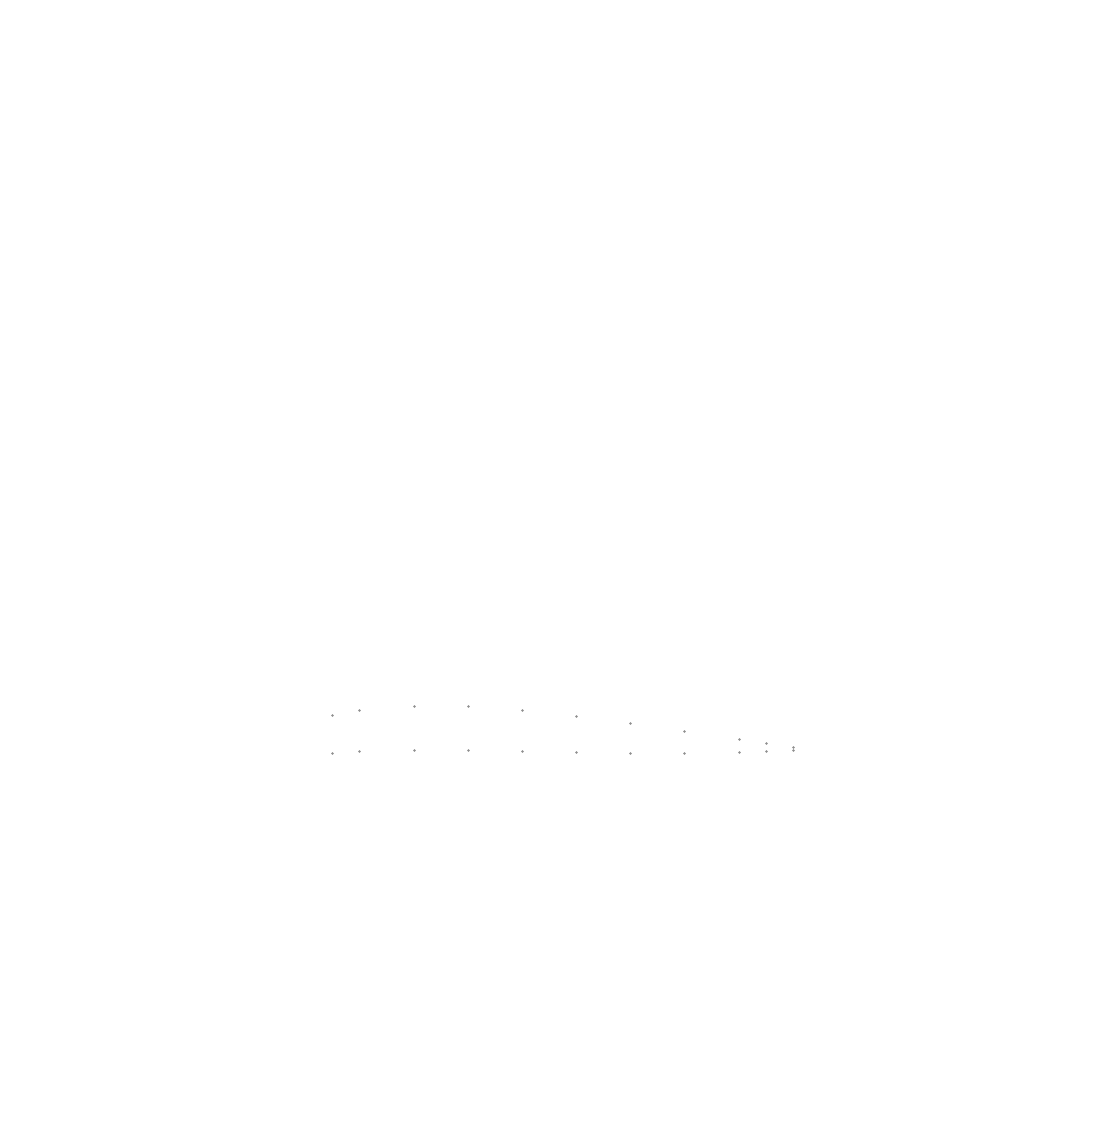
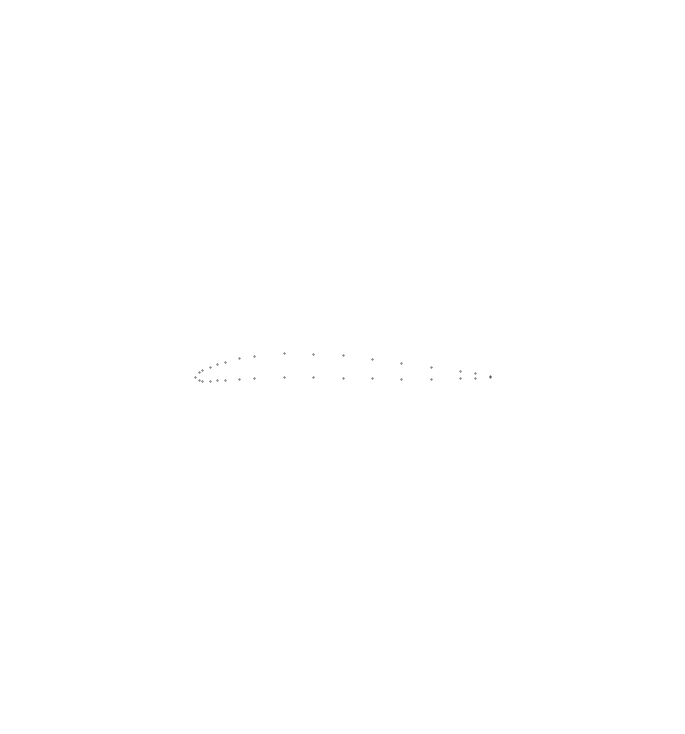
part: (279, 739) -> (210, 371), added

